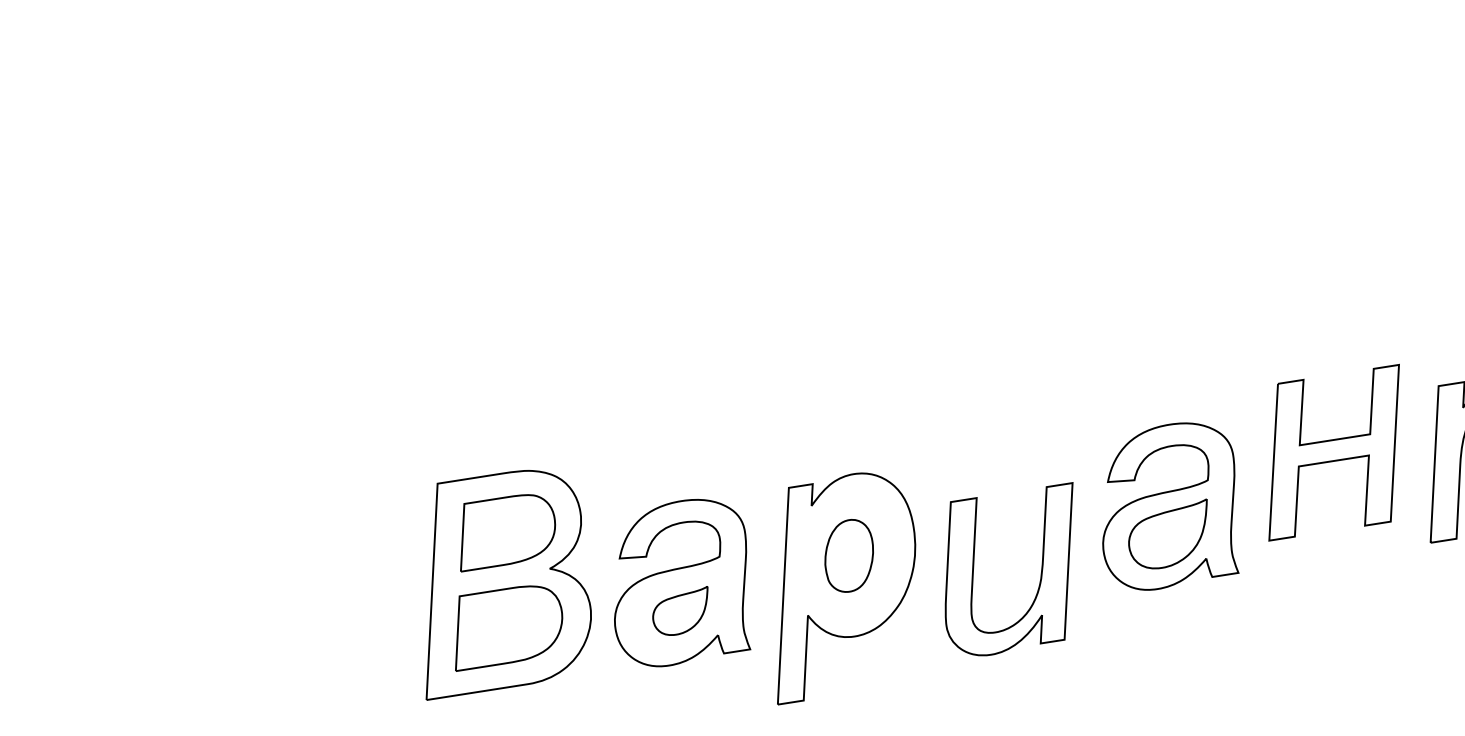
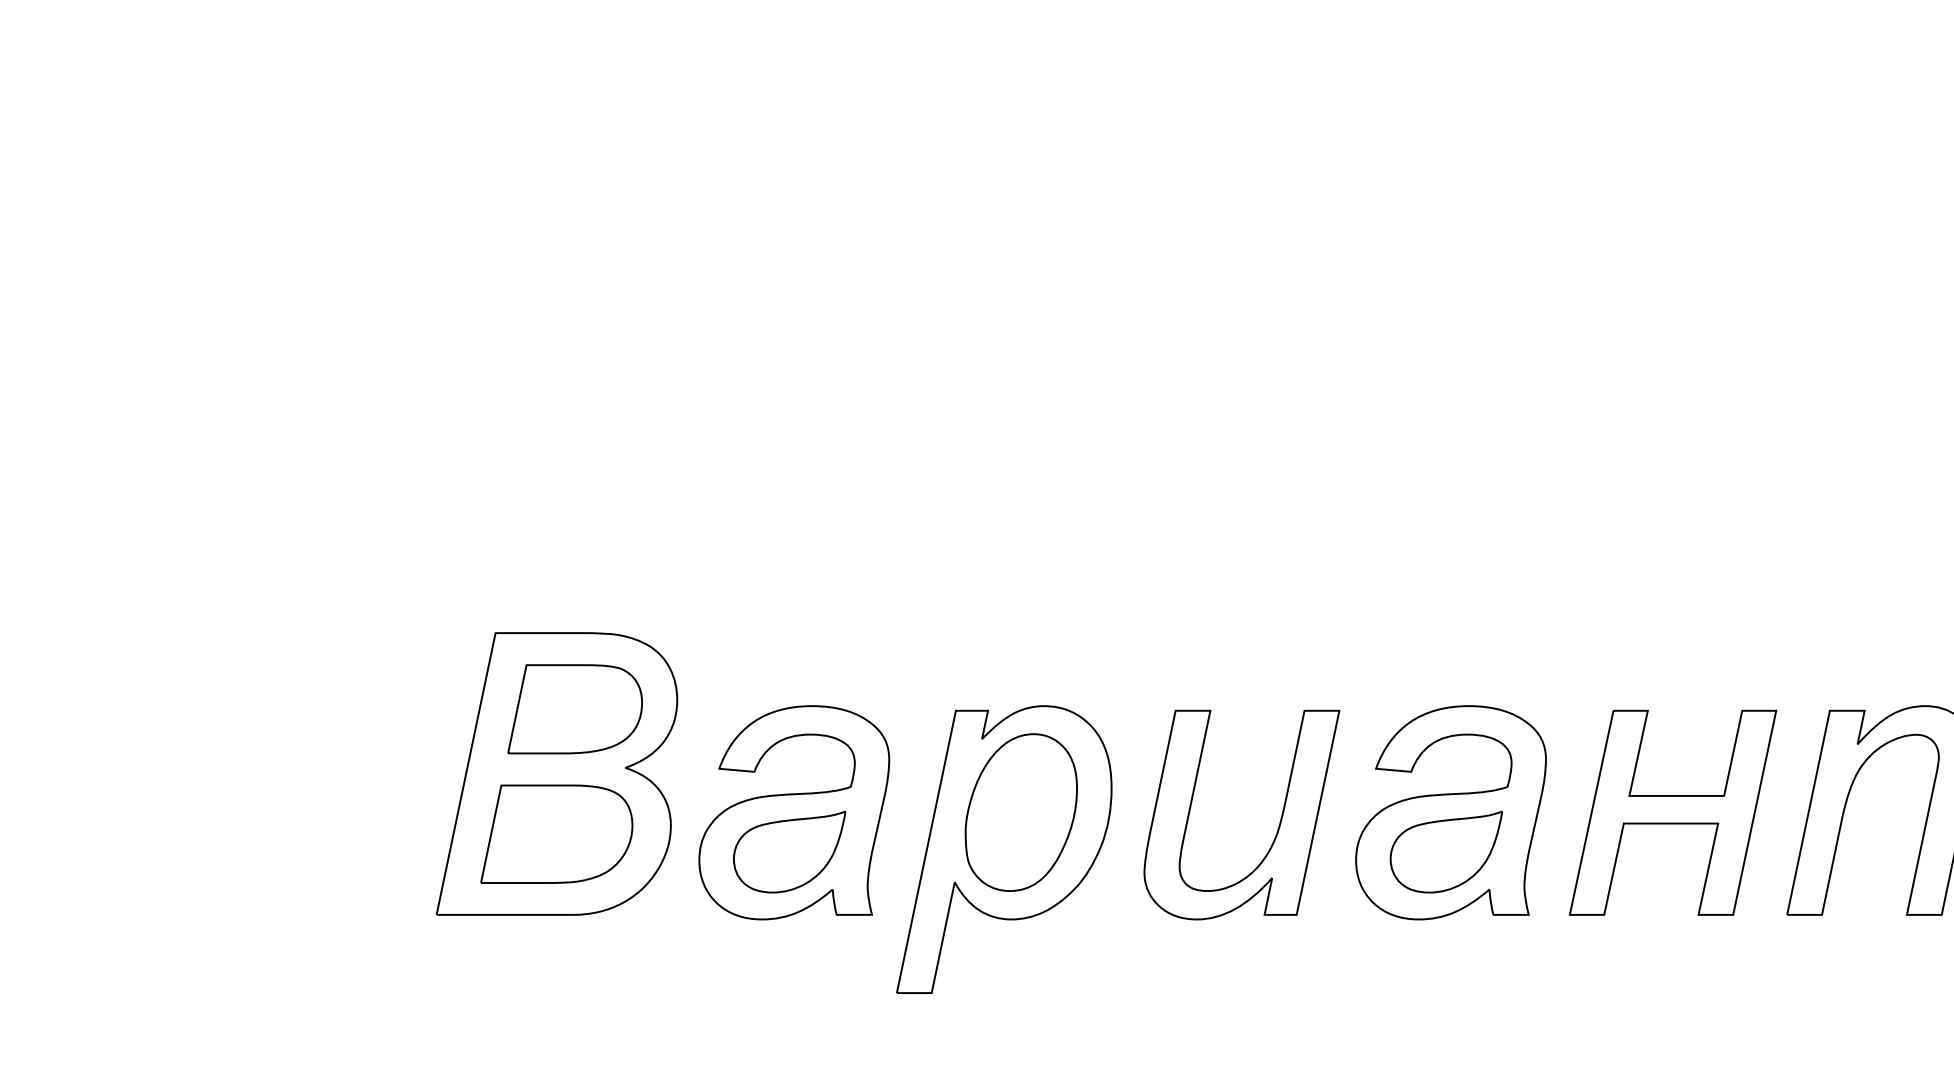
part: (1333, 452) -> (1672, 812), moved
part: (848, 555) -> (1020, 812), size x1.67
part: (1040, 575) -> (1278, 825), moved
part: (681, 611) -> (789, 851), size x1.43

